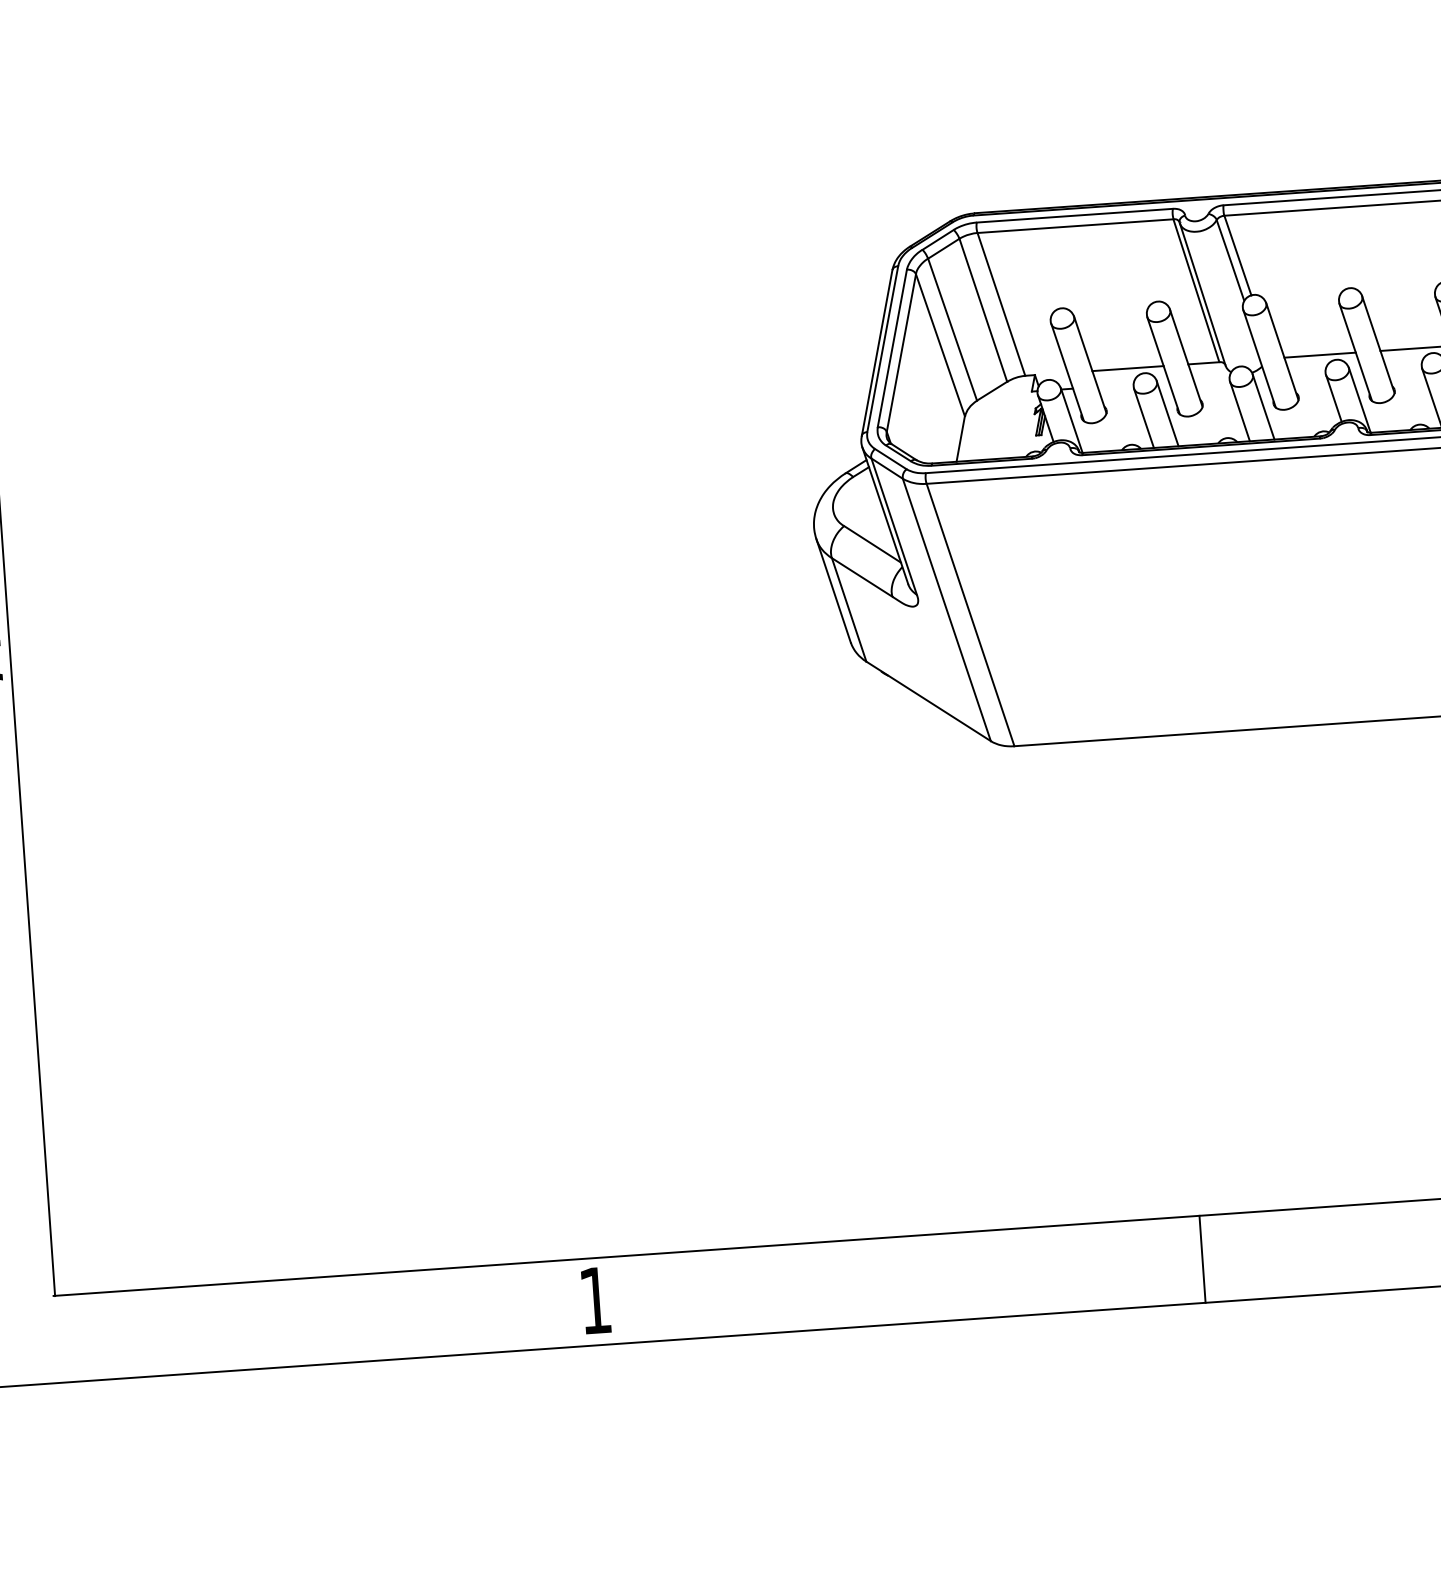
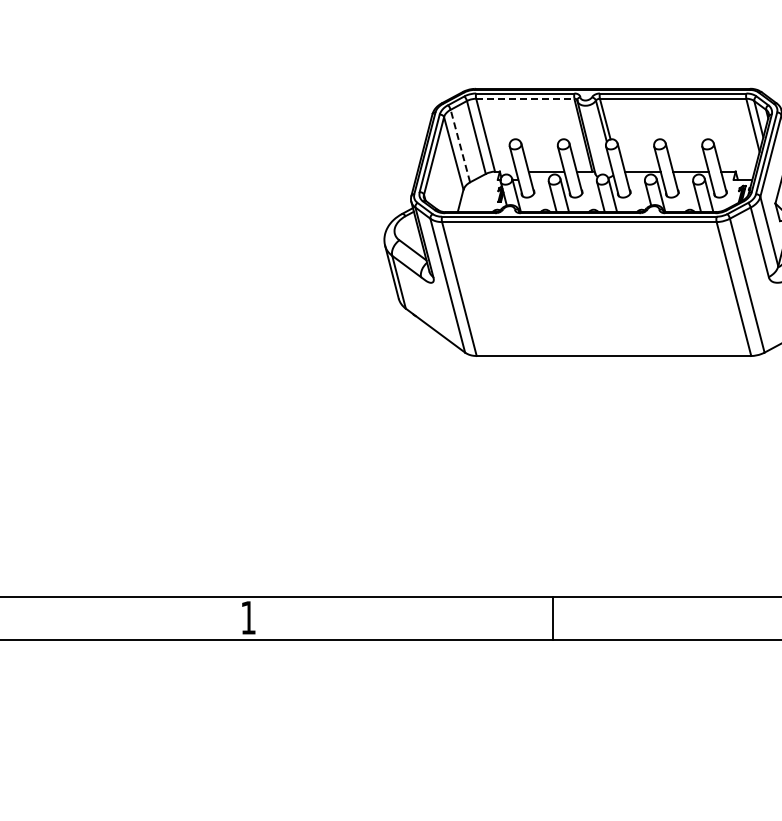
line: (1075, 225) -> (525, 98), solid -> dashed
line: (952, 330) -> (460, 146), solid -> dashed

